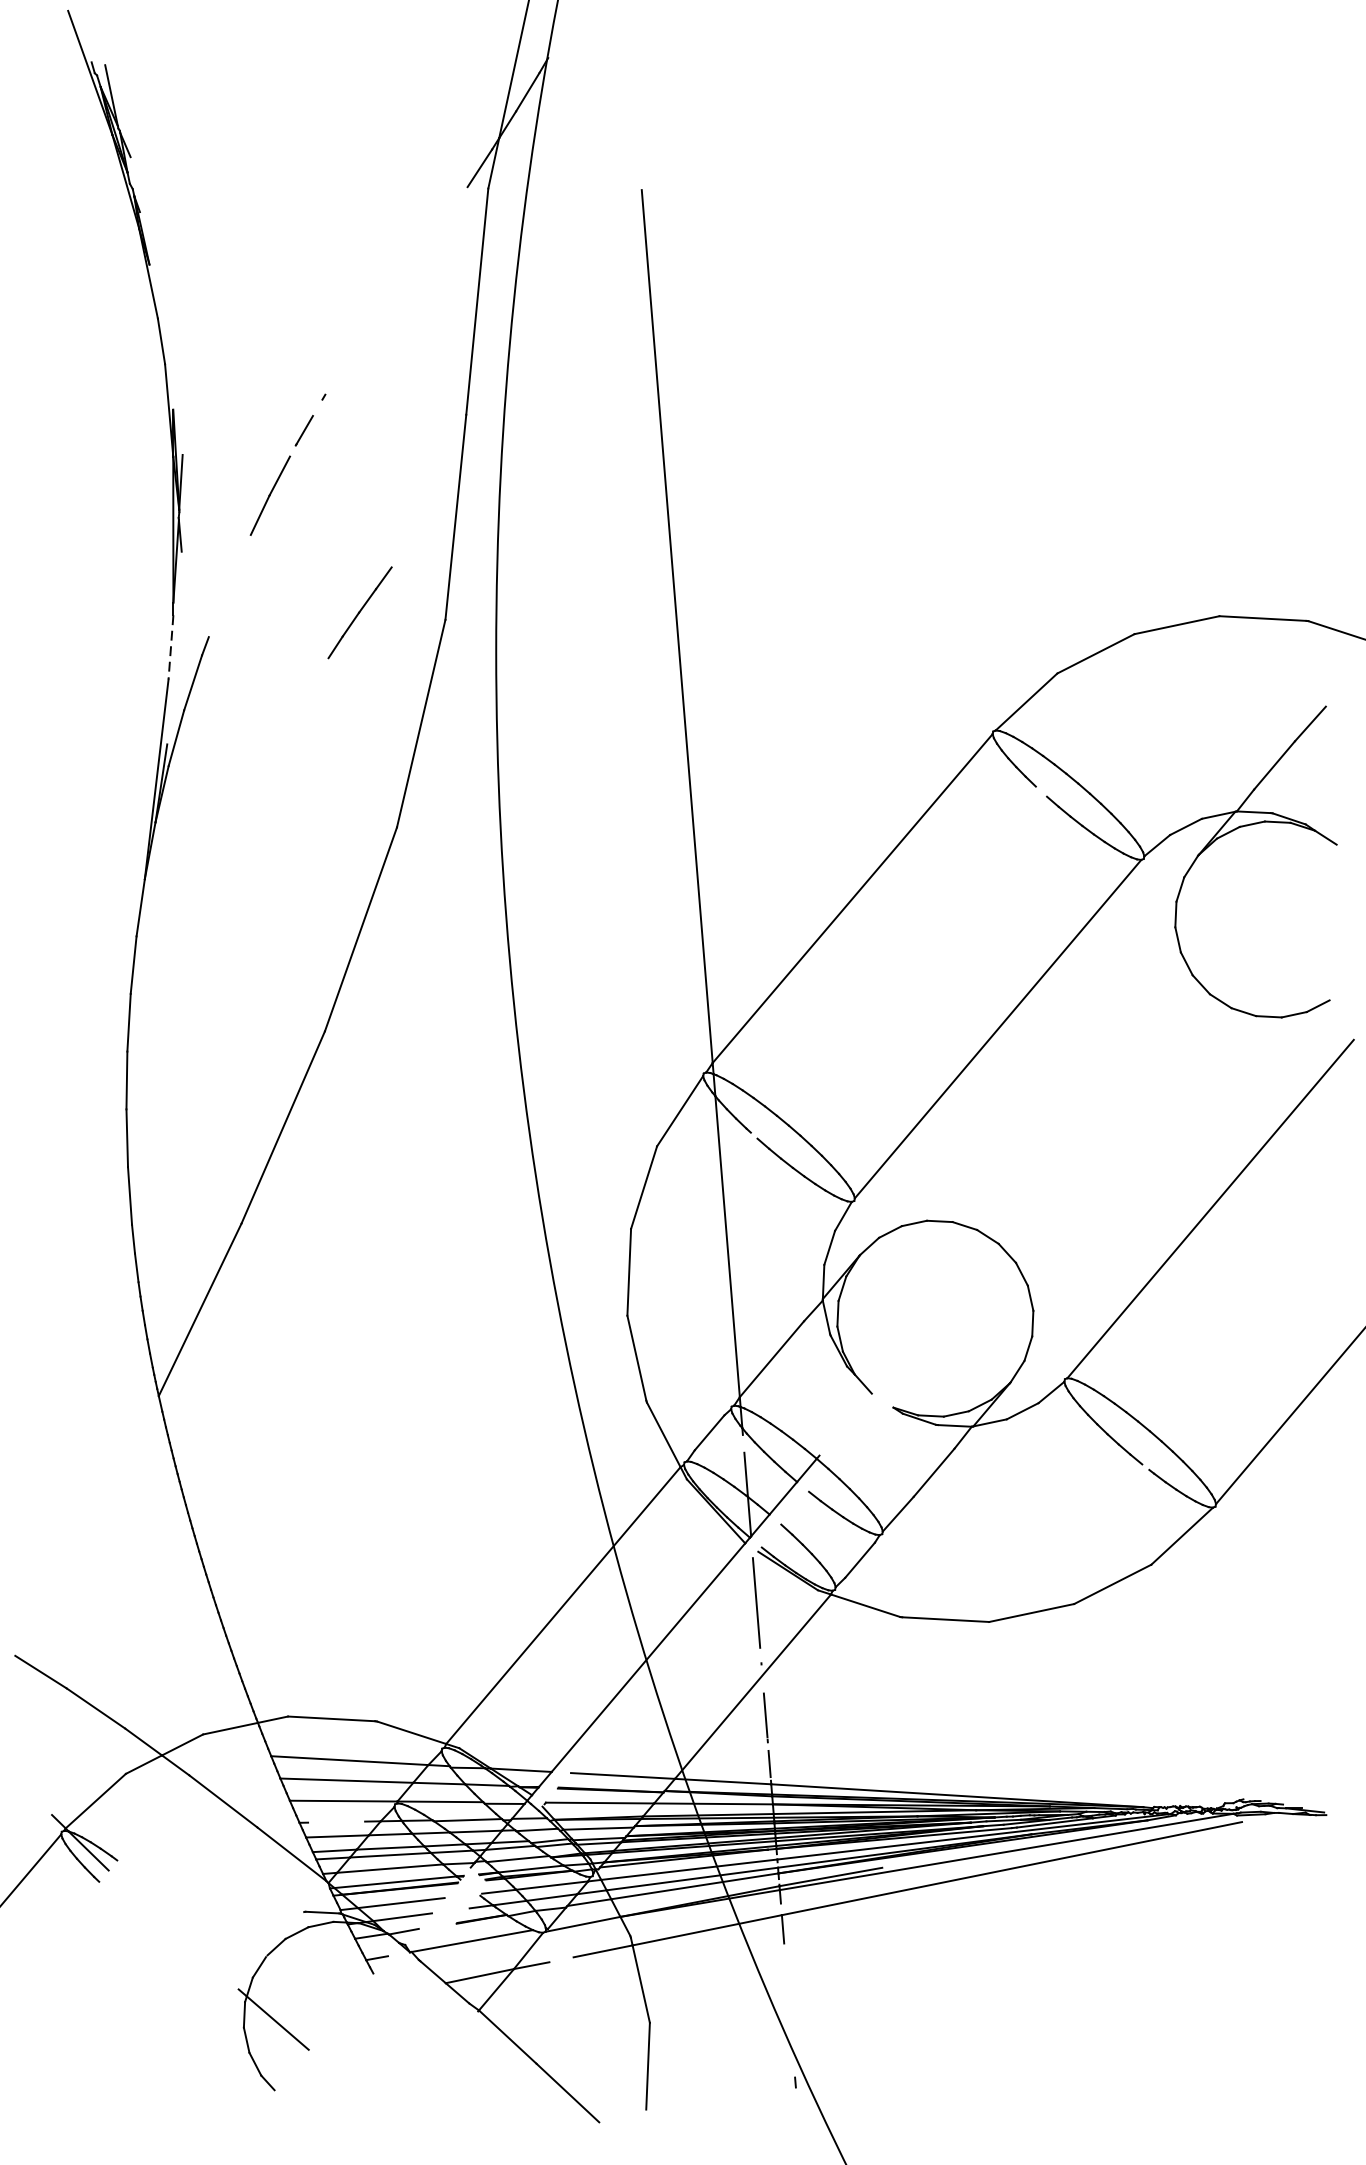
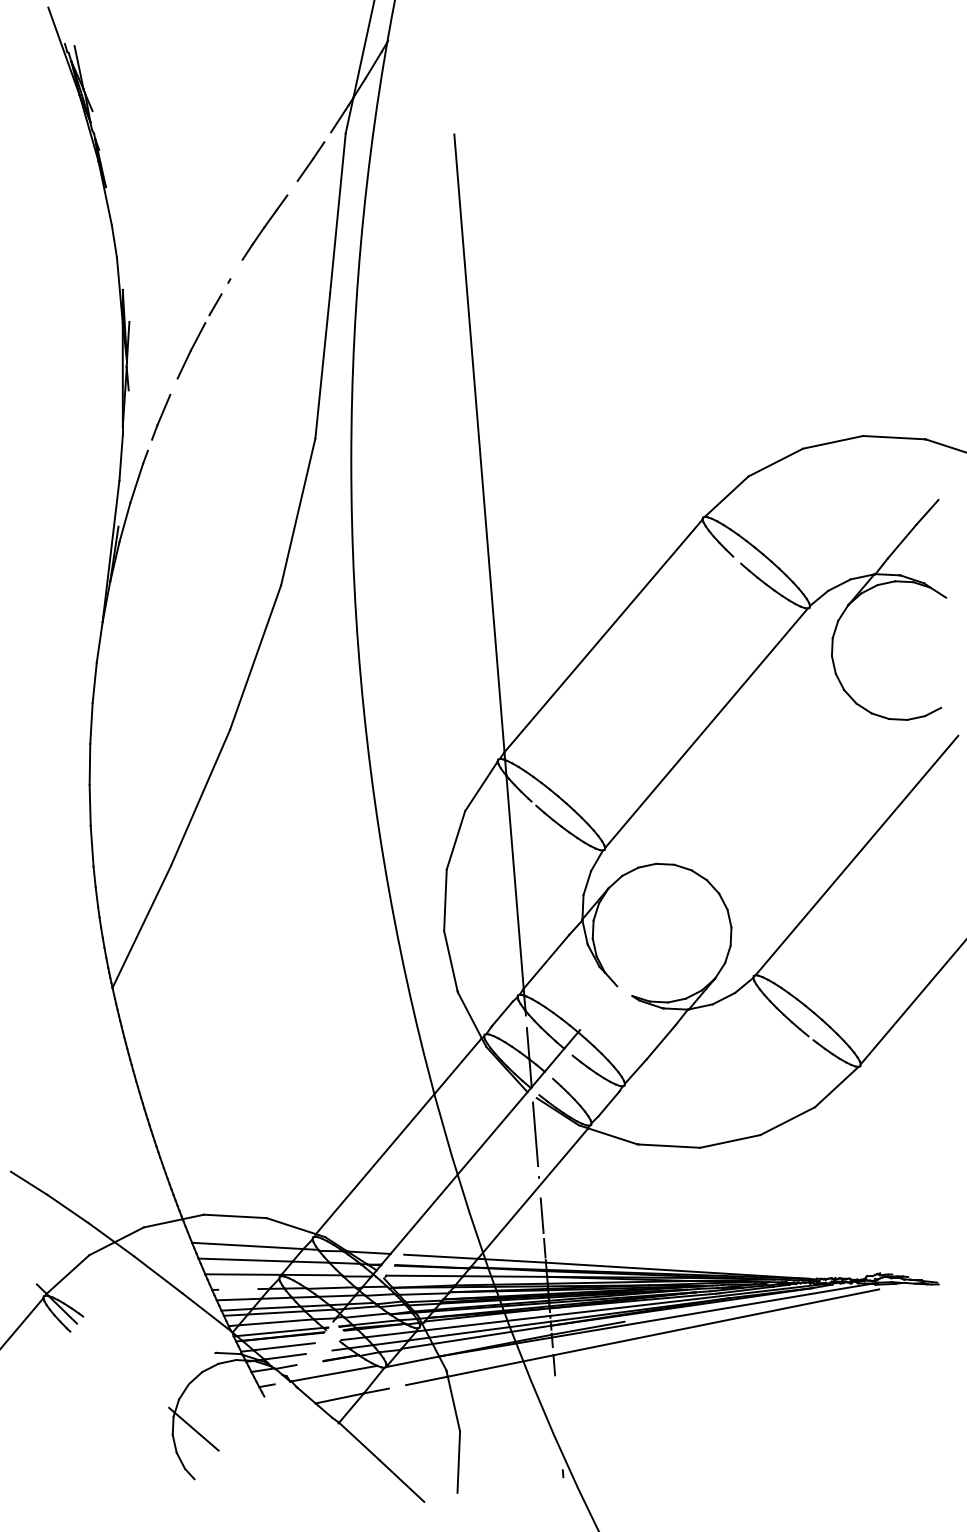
line: (438, 228) -> (310, 161), added
line: (228, 590) -> (161, 417), added
line: (359, 612) -> (264, 227), moved
line: (171, 648) -> (121, 458), dashed -> solid

